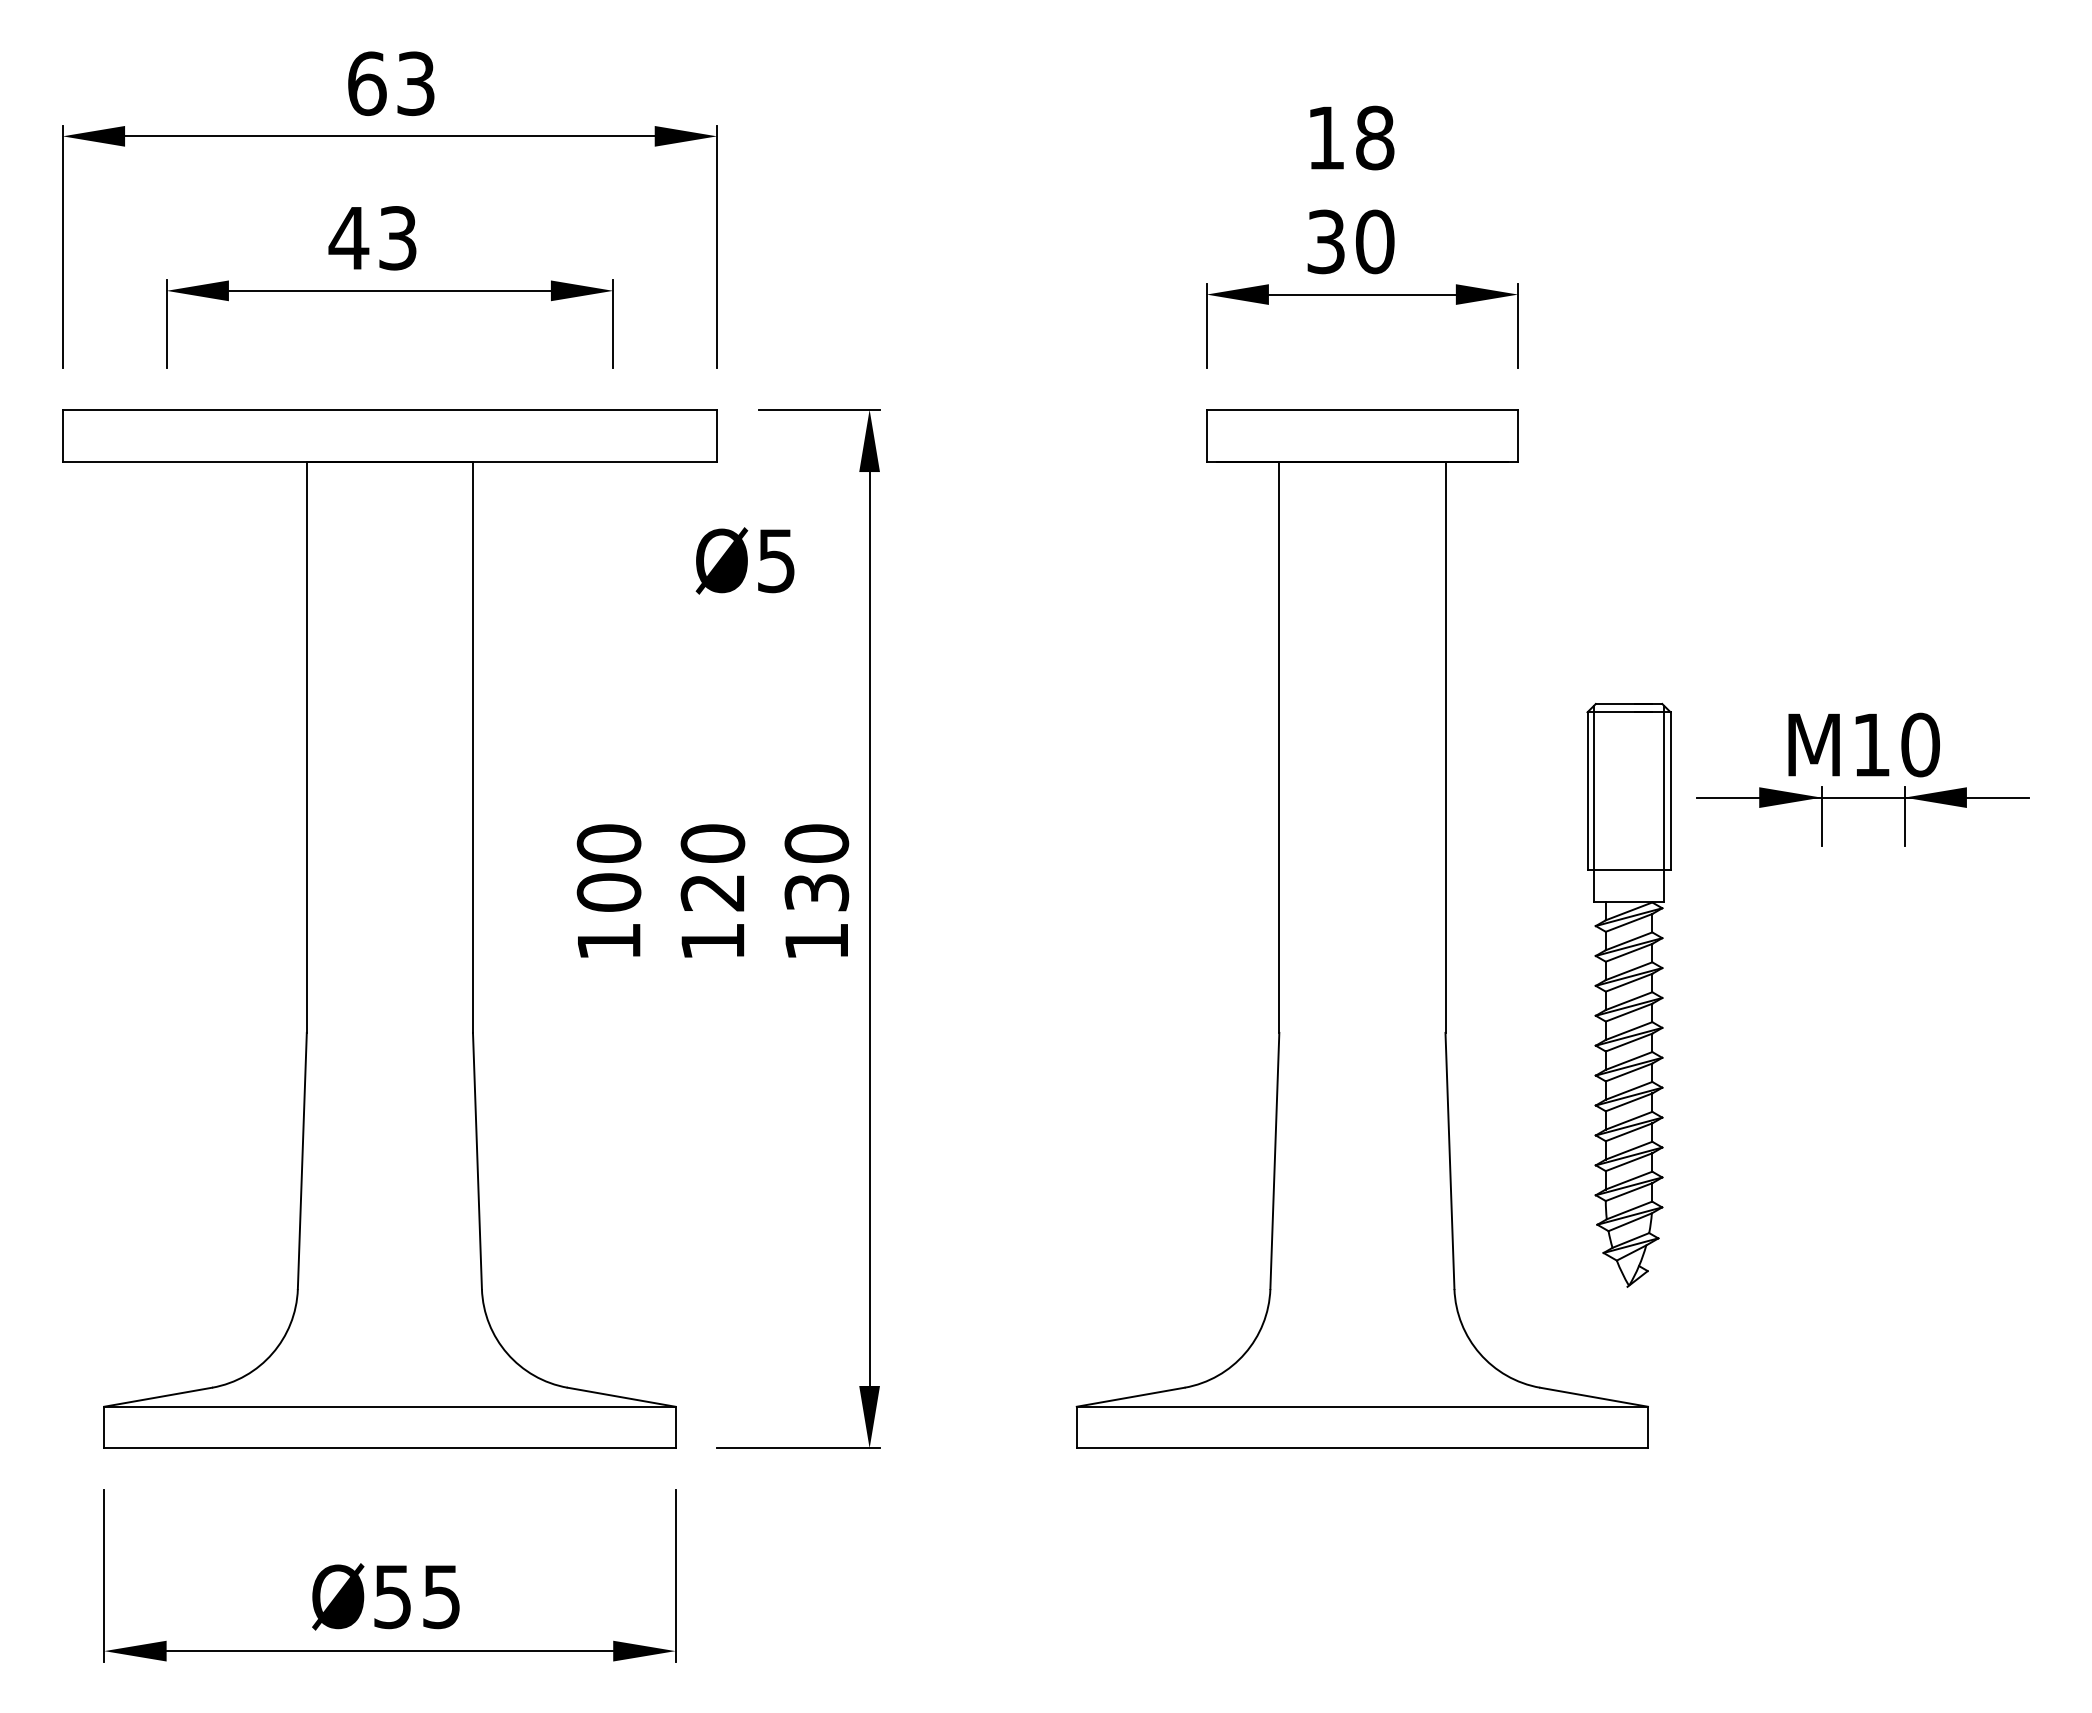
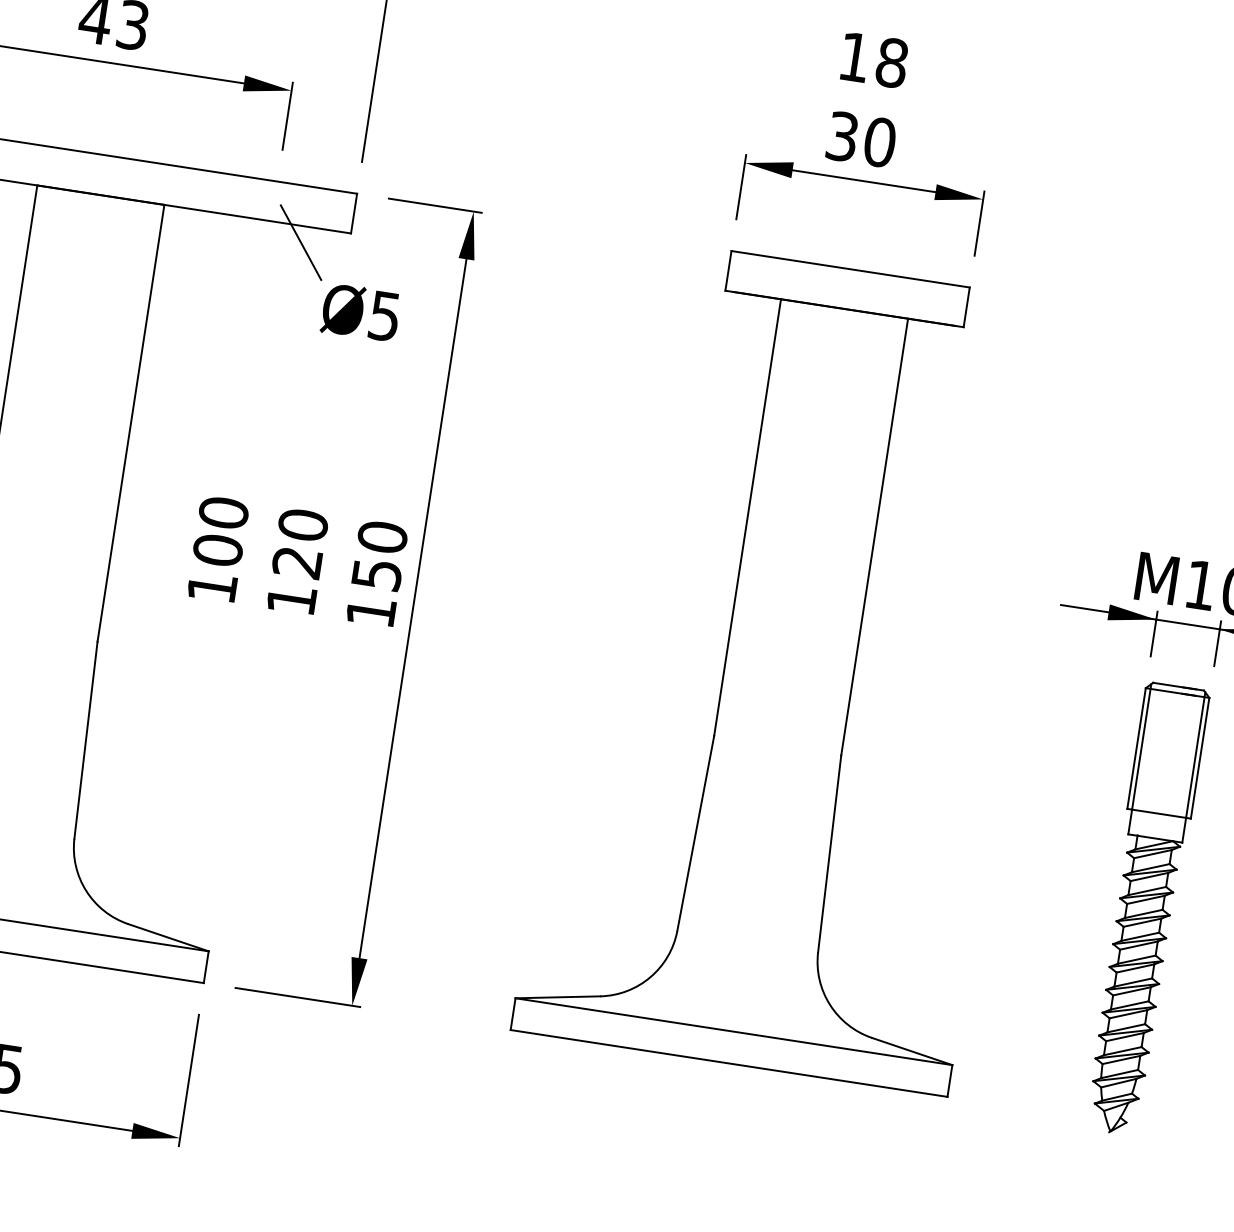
line: (654, 482) -> (300, 242), added
text: (816, 892) -> (376, 574), 130 -> 150
part: (1628, 994) -> (1144, 908), moved

